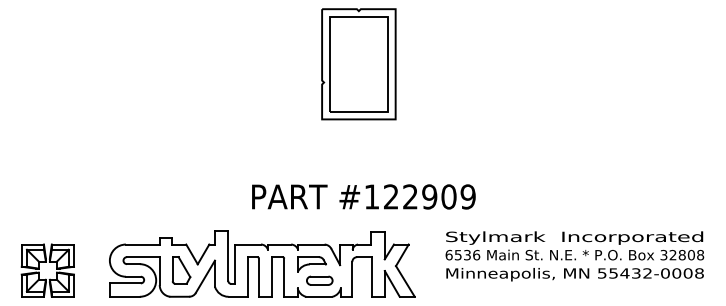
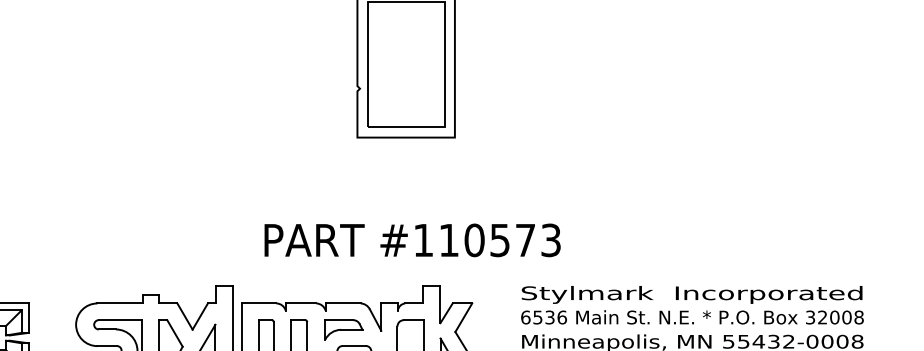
text: (429, 196) -> (499, 239), #122909 -> #110573
text: (681, 255) -> (833, 317), 32808 -> 32008

